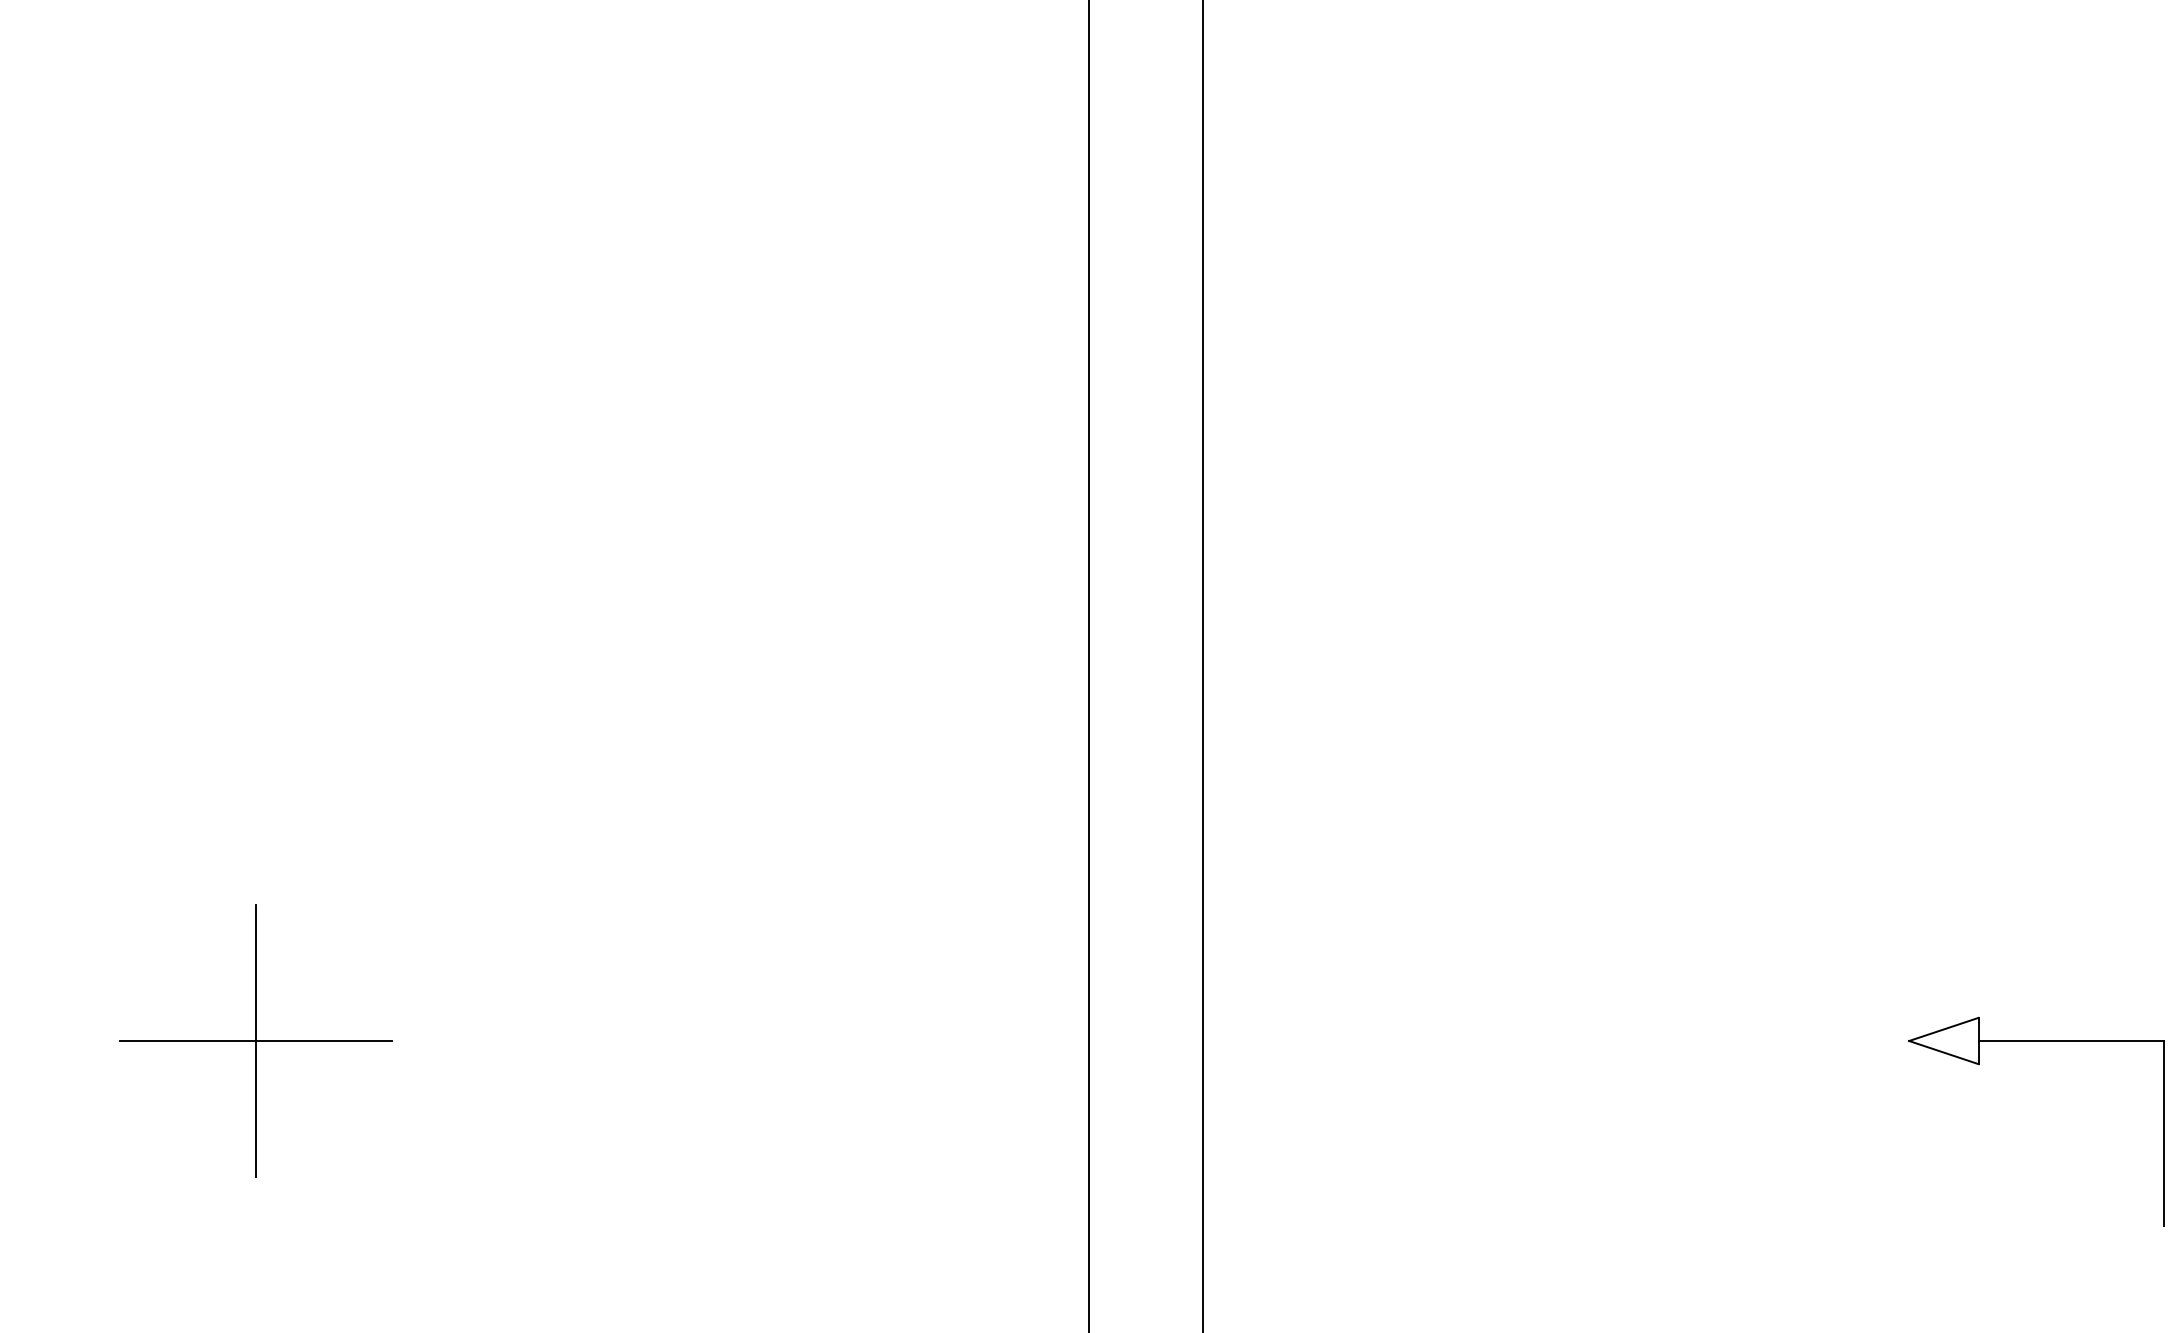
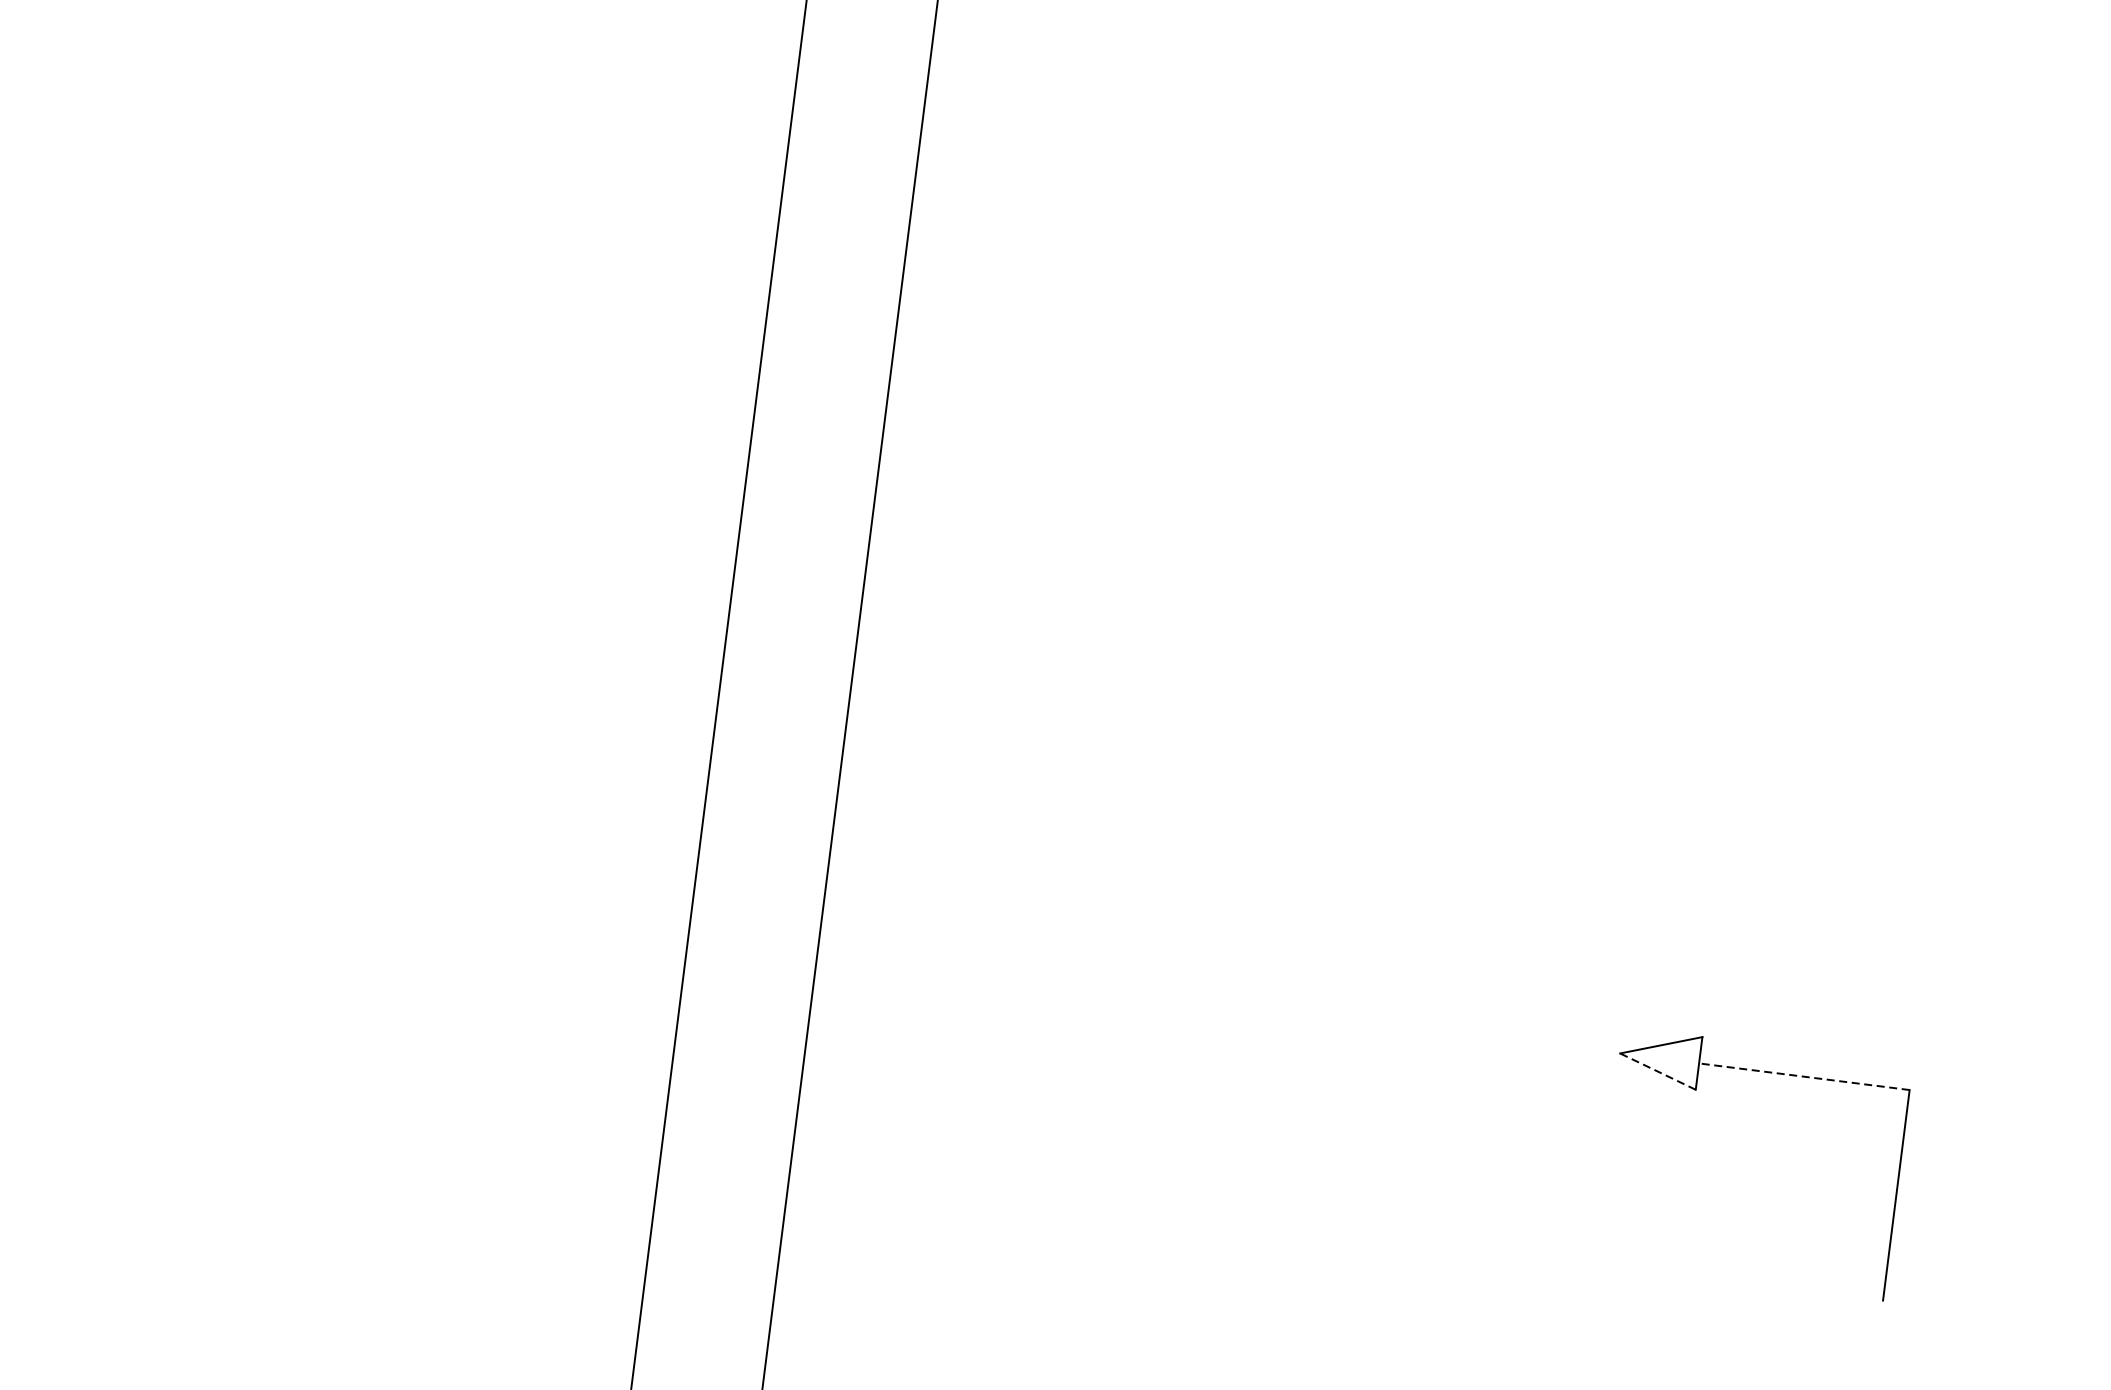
line: (2071, 1041) -> (1804, 1077), solid -> dashed
line: (1943, 1052) -> (1657, 1071), solid -> dashed

